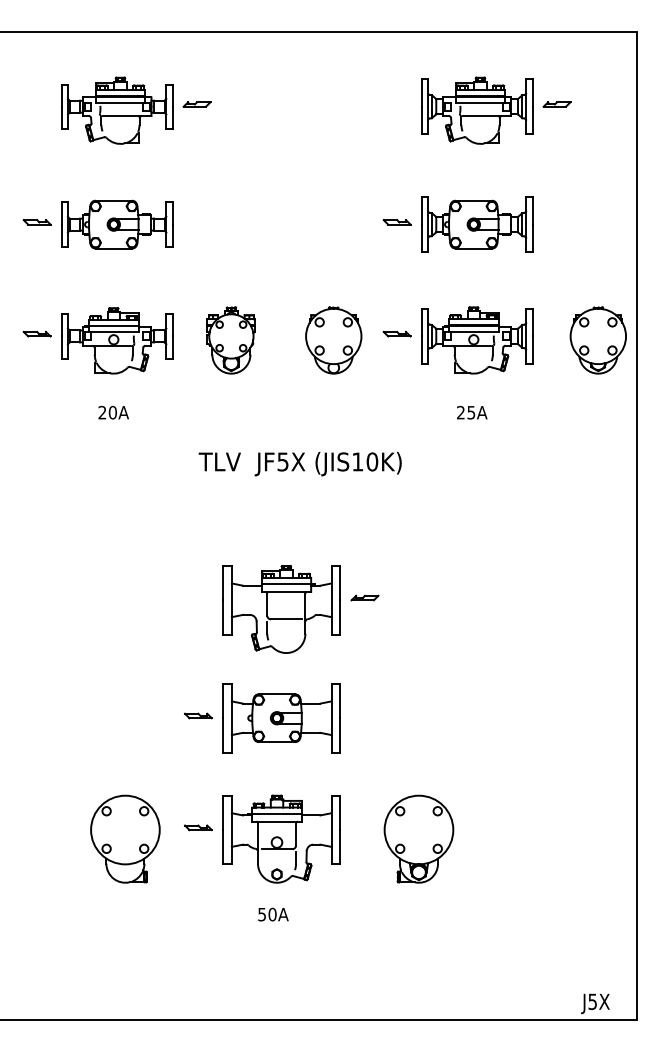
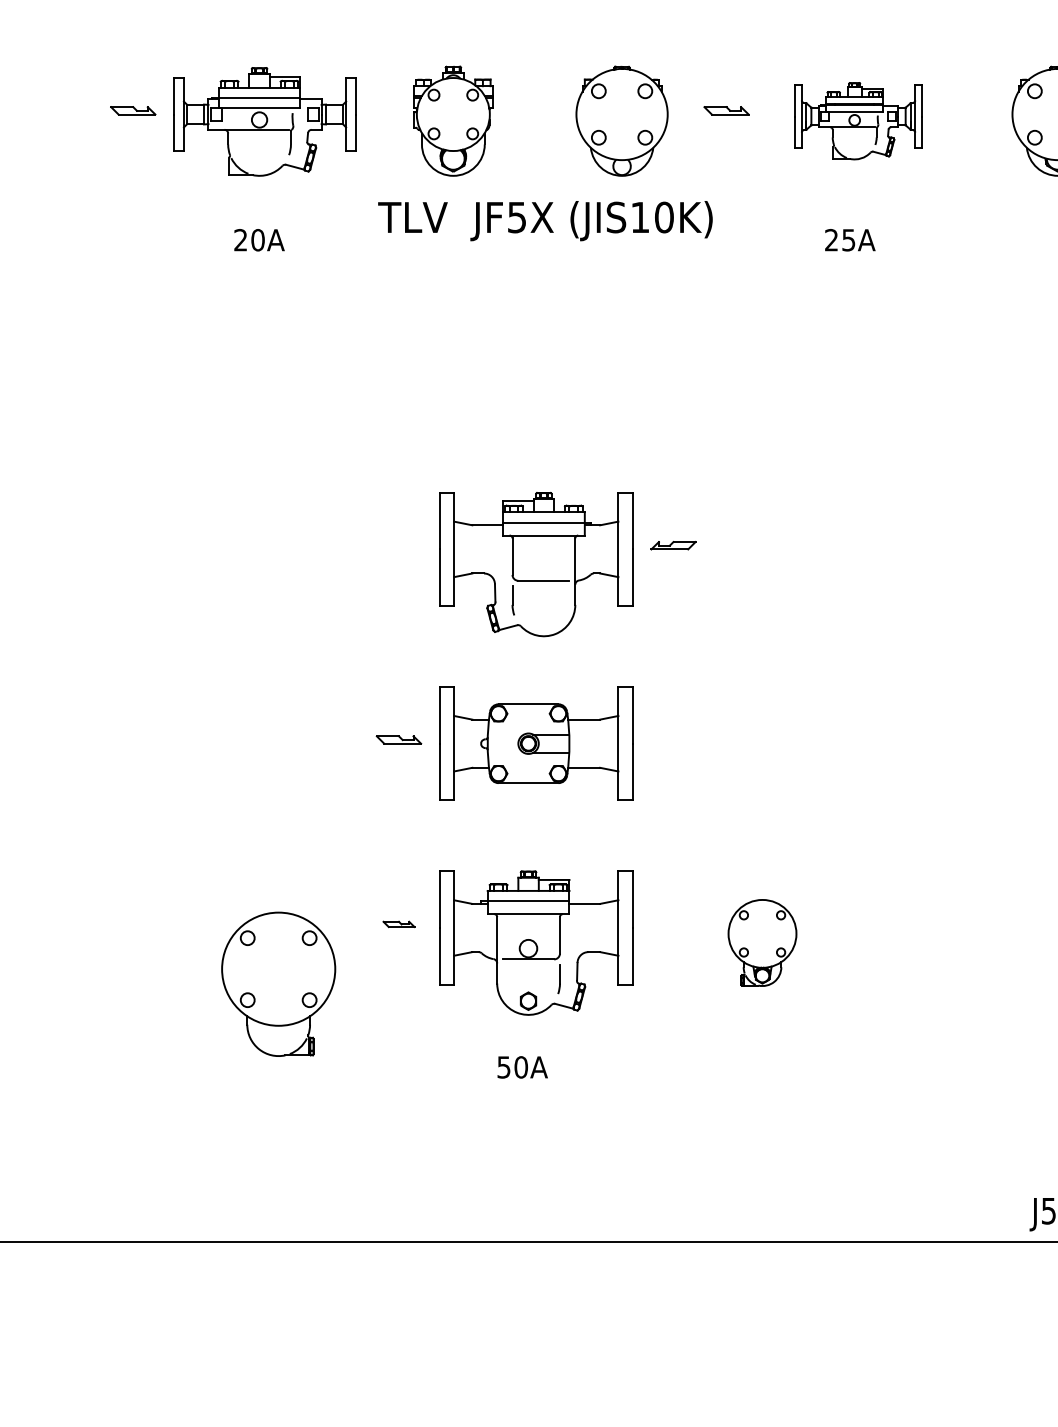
part: (477, 340) -> (858, 121), size x0.7
text: (299, 464) -> (544, 221), moved
part: (198, 827) -> (399, 923), size x0.7
part: (125, 838) -> (278, 983), moved
part: (418, 838) -> (761, 941), size x0.6

